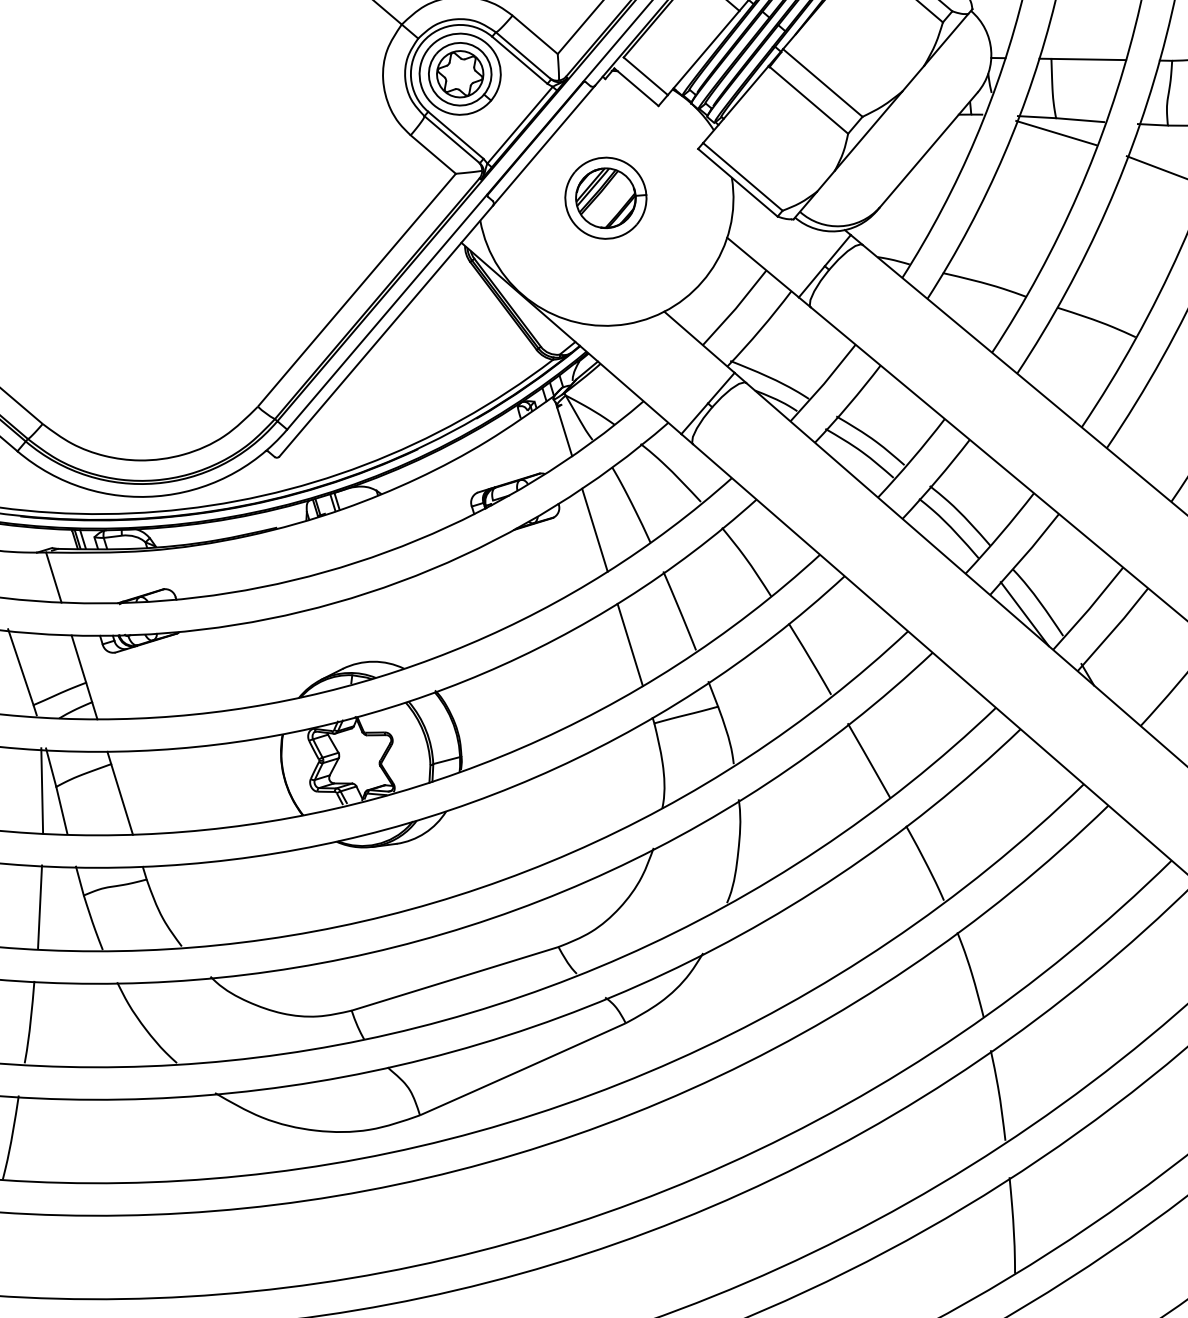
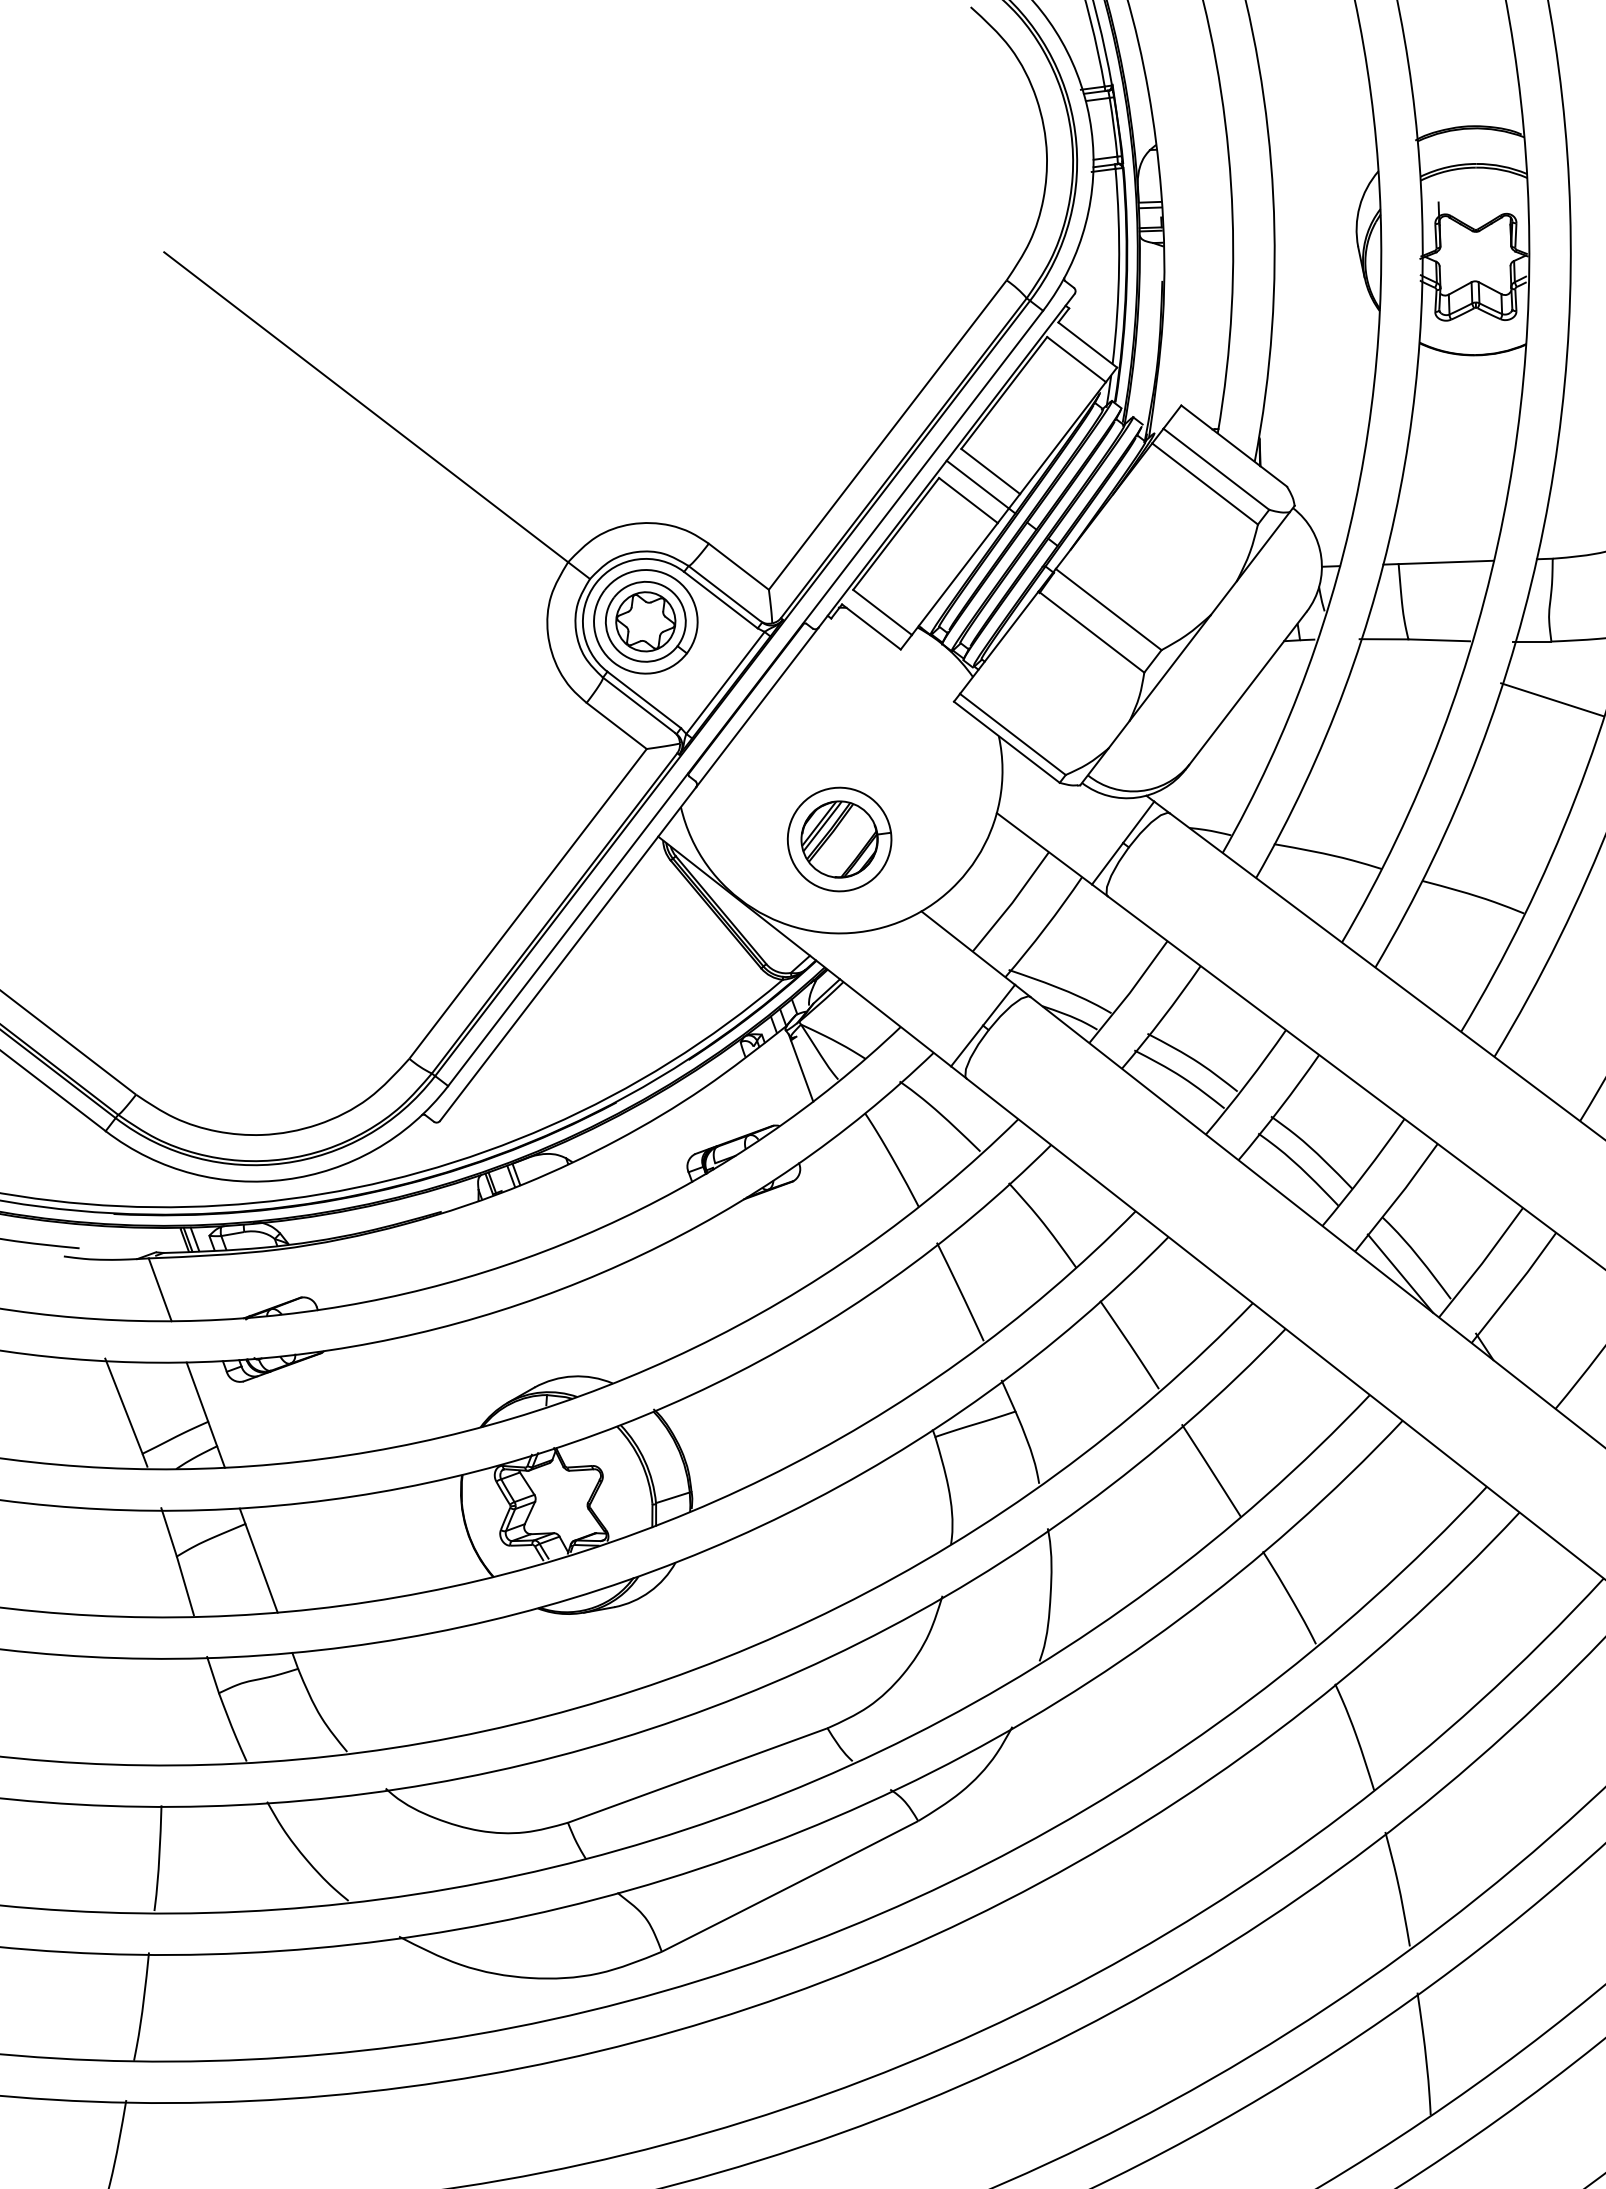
line: (1056, 133) -> (1409, 658), removed
part: (605, 198) -> (839, 839), moved
line: (595, 530) -> (847, 1194), removed
line: (630, 644) -> (899, 1338), removed
line: (42, 790) -> (159, 1562), removed
line: (39, 906) -> (163, 1710), removed

